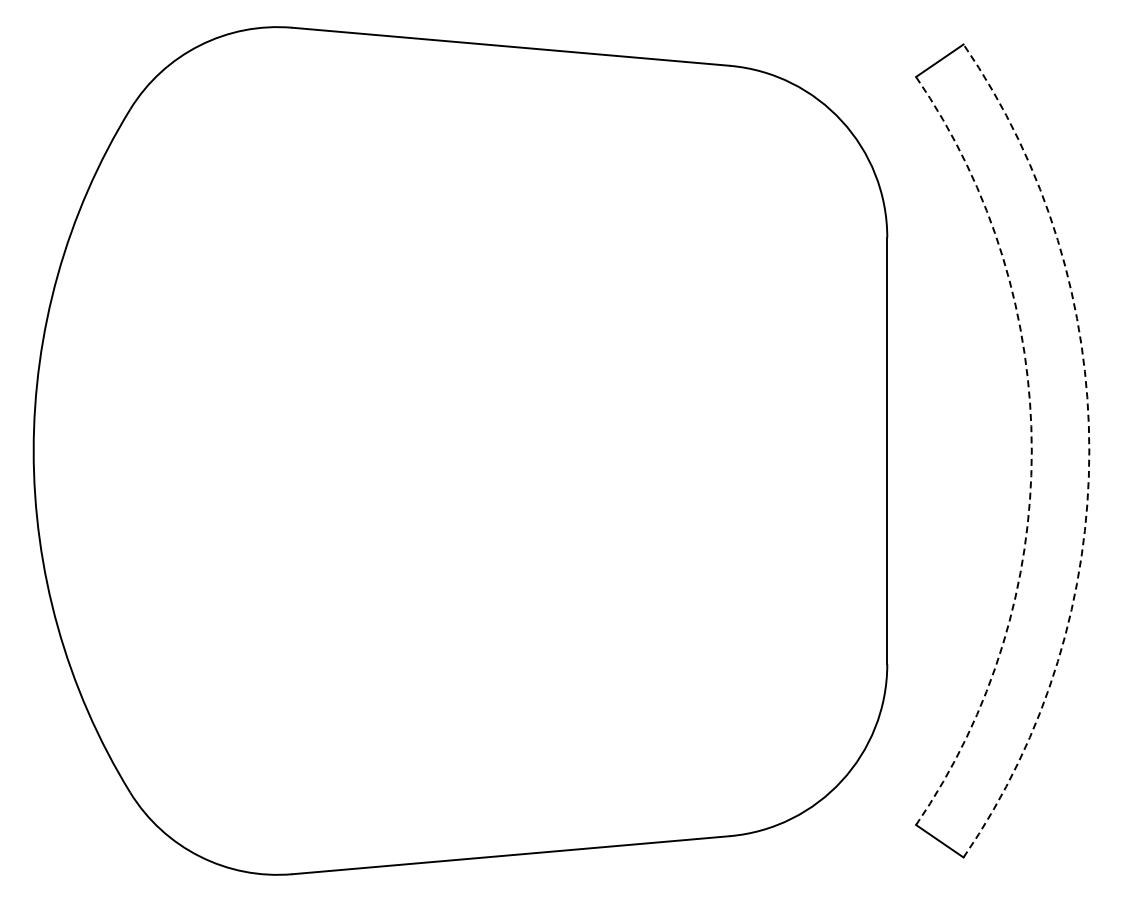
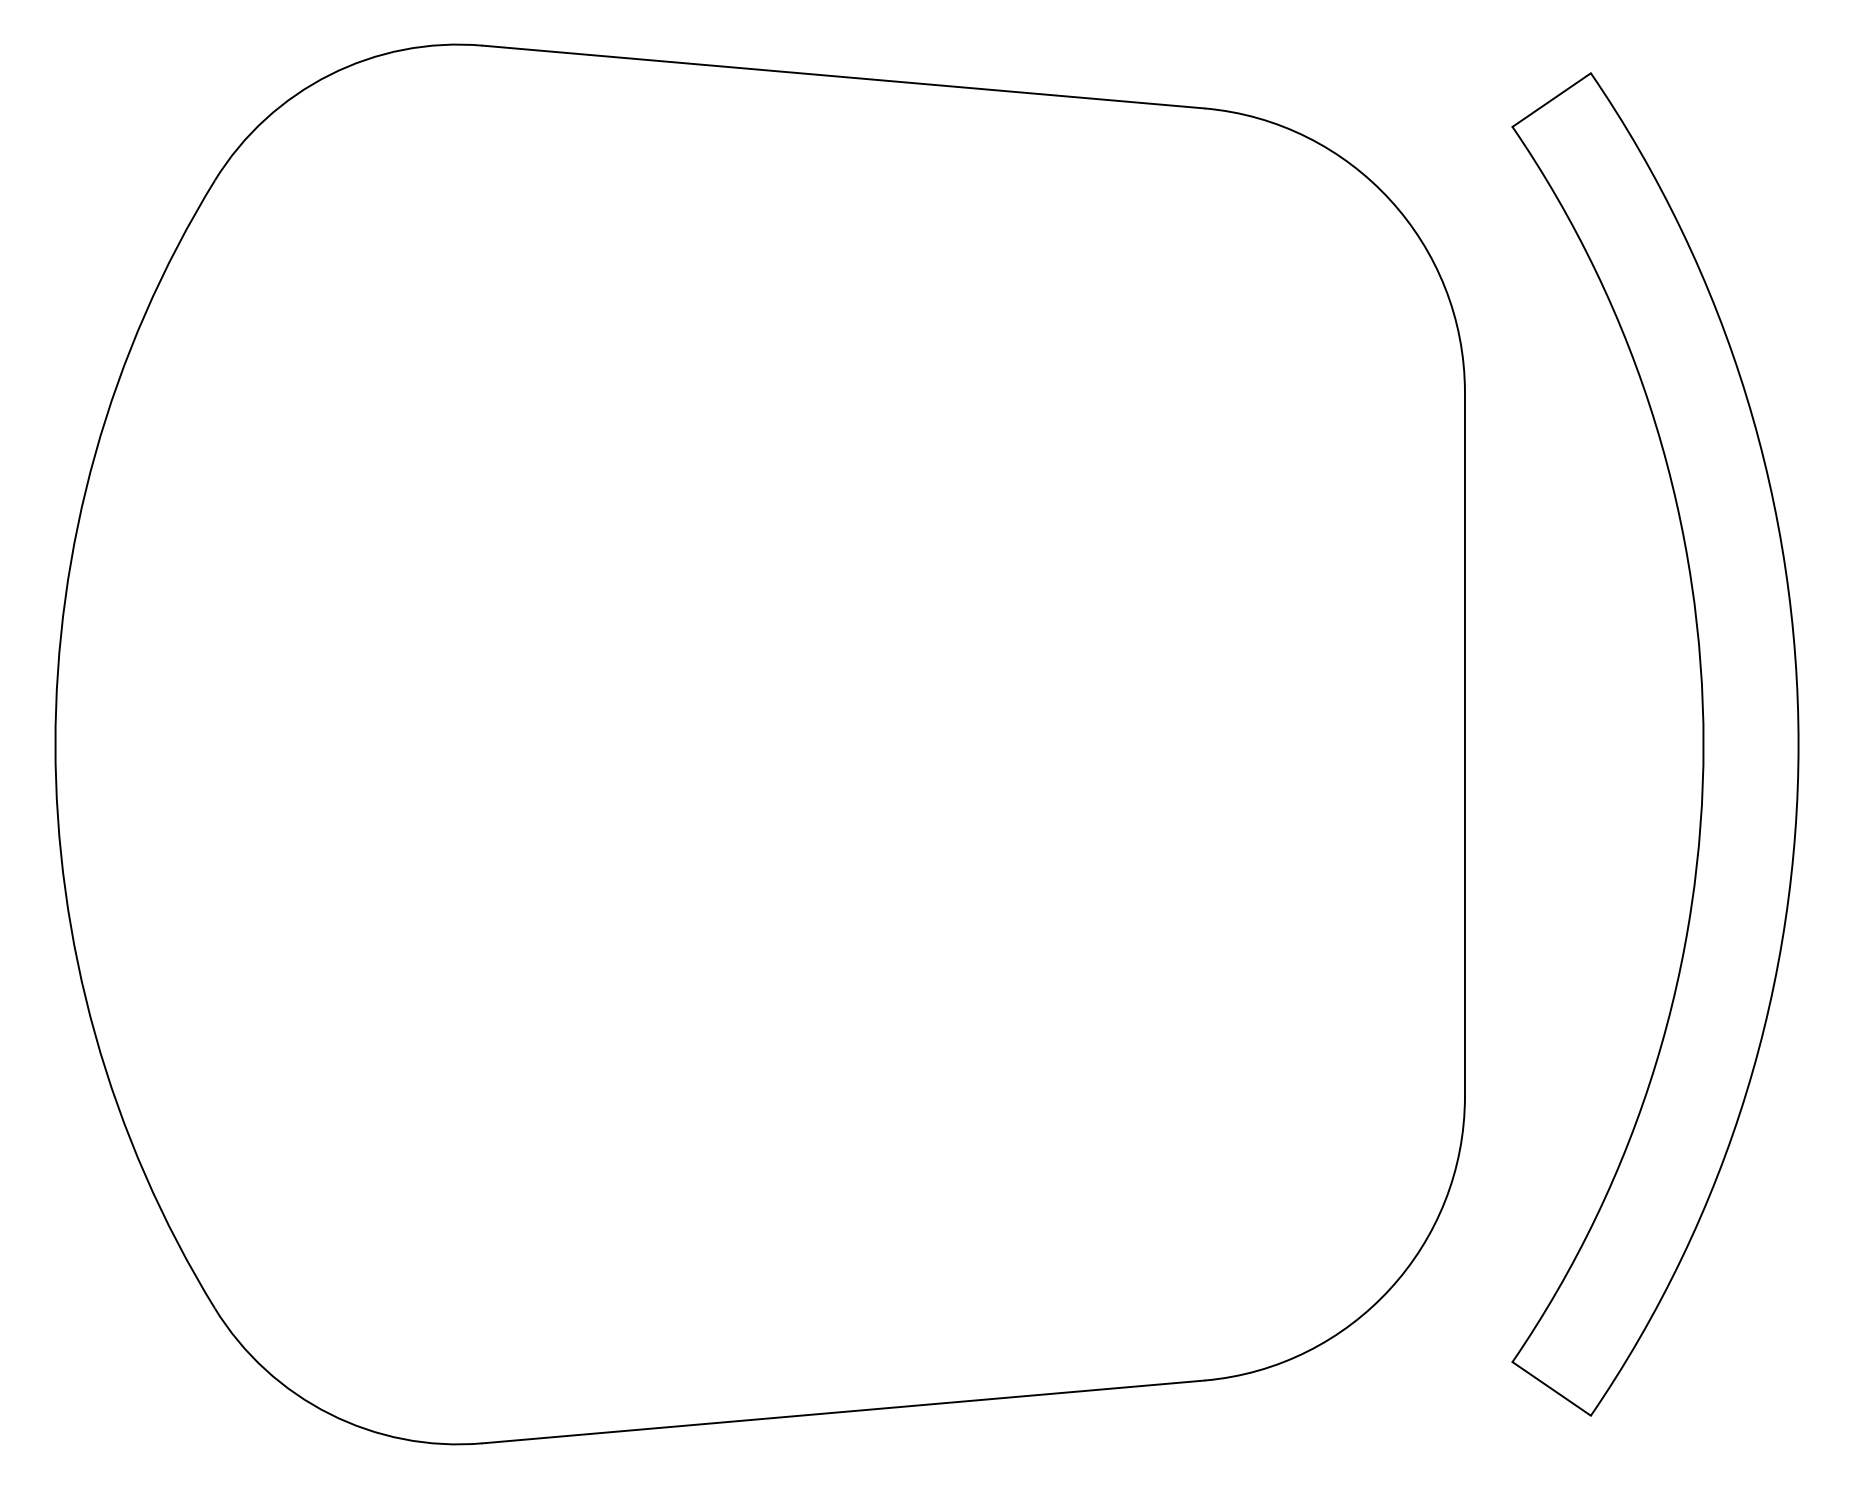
arc: (1031, 450) -> (1703, 743), dashed -> solid
arc: (1089, 450) -> (1798, 743), dashed -> solid

